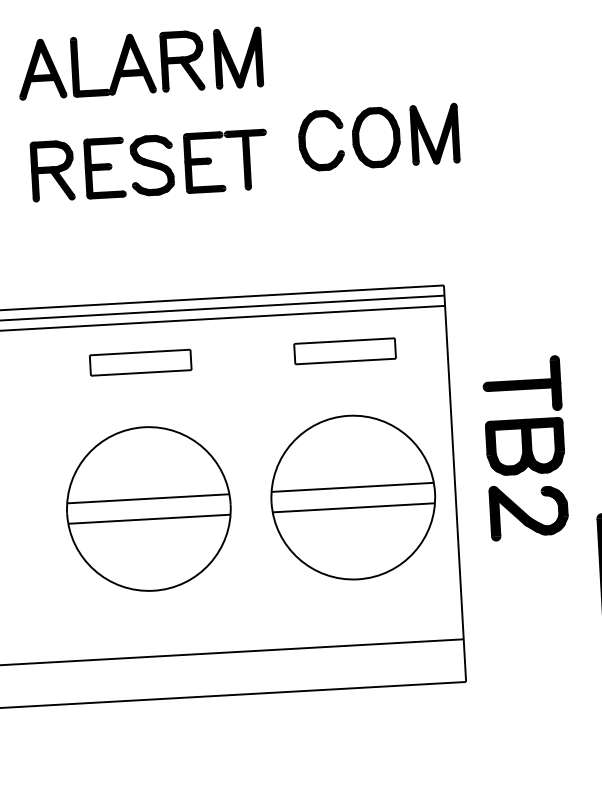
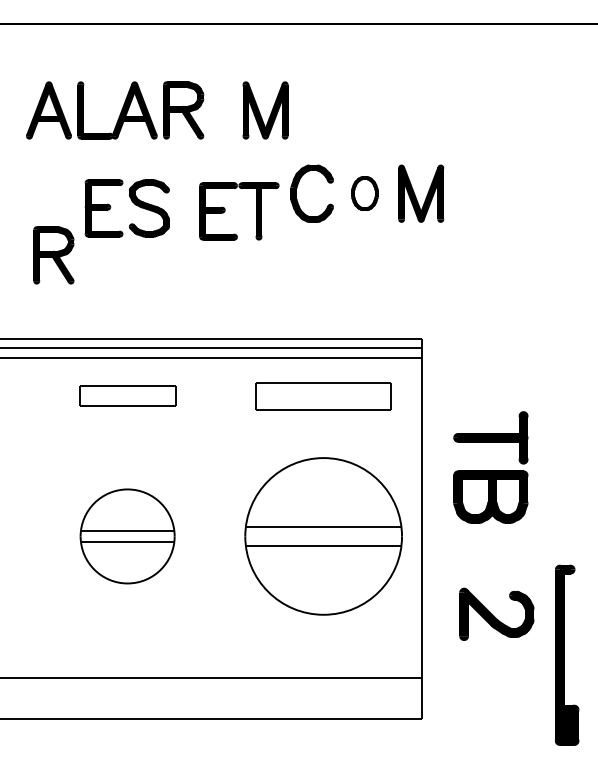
part: (238, 58) -> (265, 110), moved
part: (375, 137) -> (364, 193), size x0.6
part: (211, 162) -> (225, 211), moved
part: (52, 171) -> (53, 255), moved
part: (344, 350) -> (323, 395), size x1.4
part: (148, 509) -> (127, 536), size x0.6
part: (528, 510) -> (496, 613), moved

